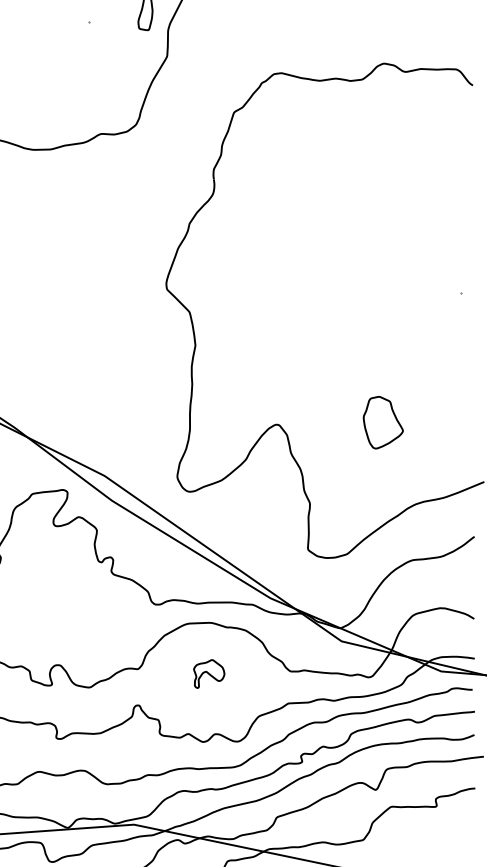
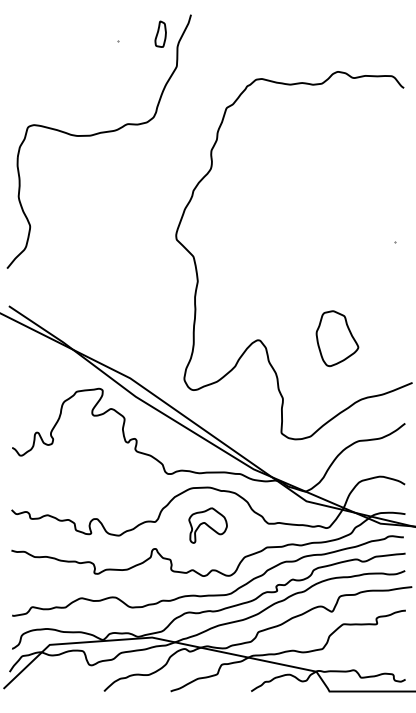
part: (383, 422) -> (337, 338), size x1.43
part: (208, 673) -> (207, 525), size x1.67

